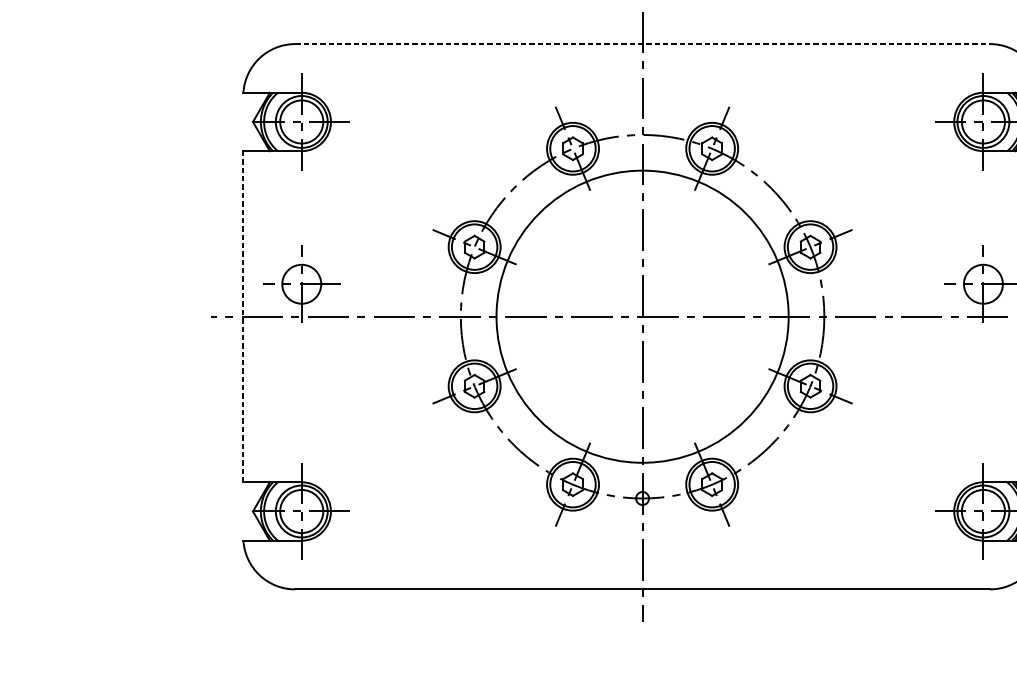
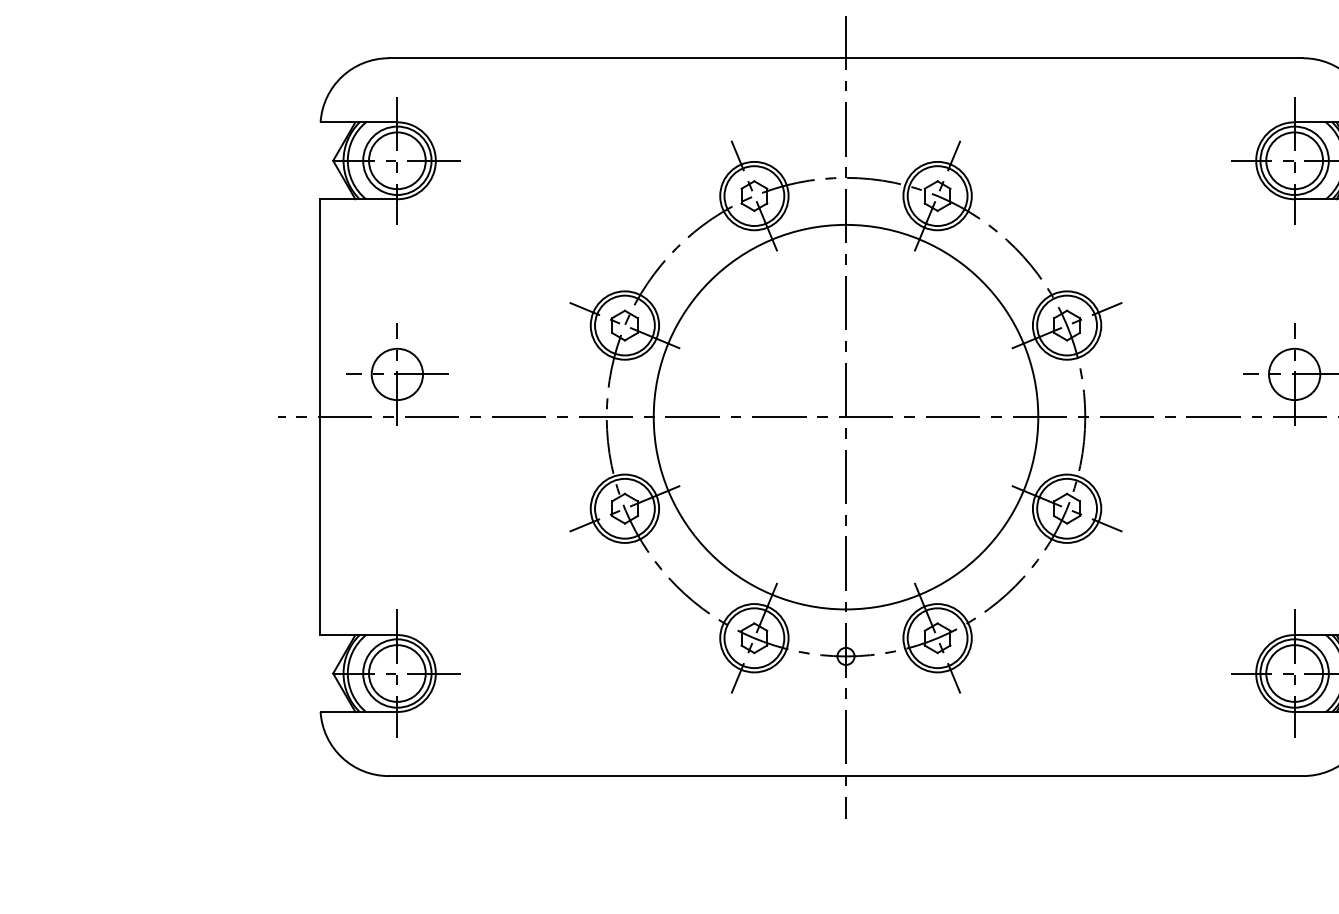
line: (642, 44) -> (846, 58), dashed -> solid
line: (243, 316) -> (320, 417), dashed -> solid

